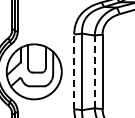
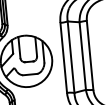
line: (74, 71) -> (63, 57), dashed -> solid
line: (94, 71) -> (82, 55), dashed -> solid

